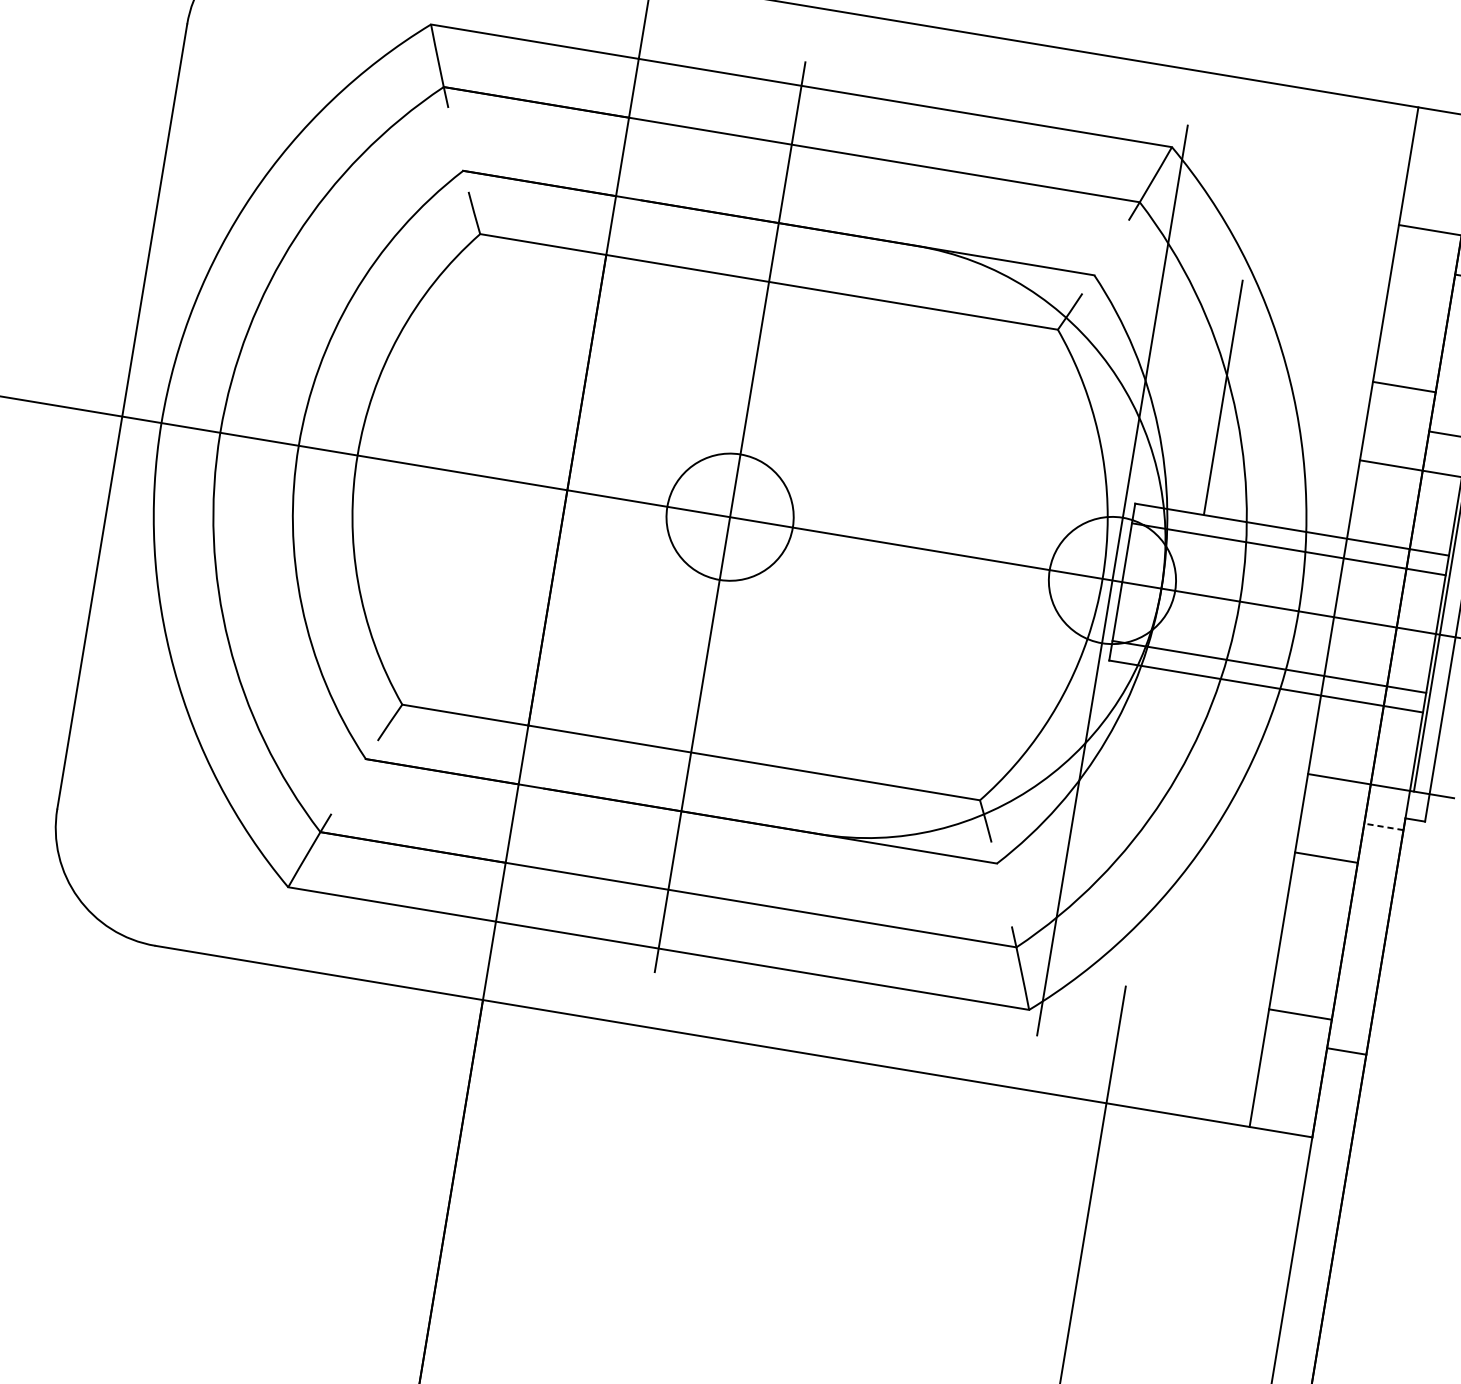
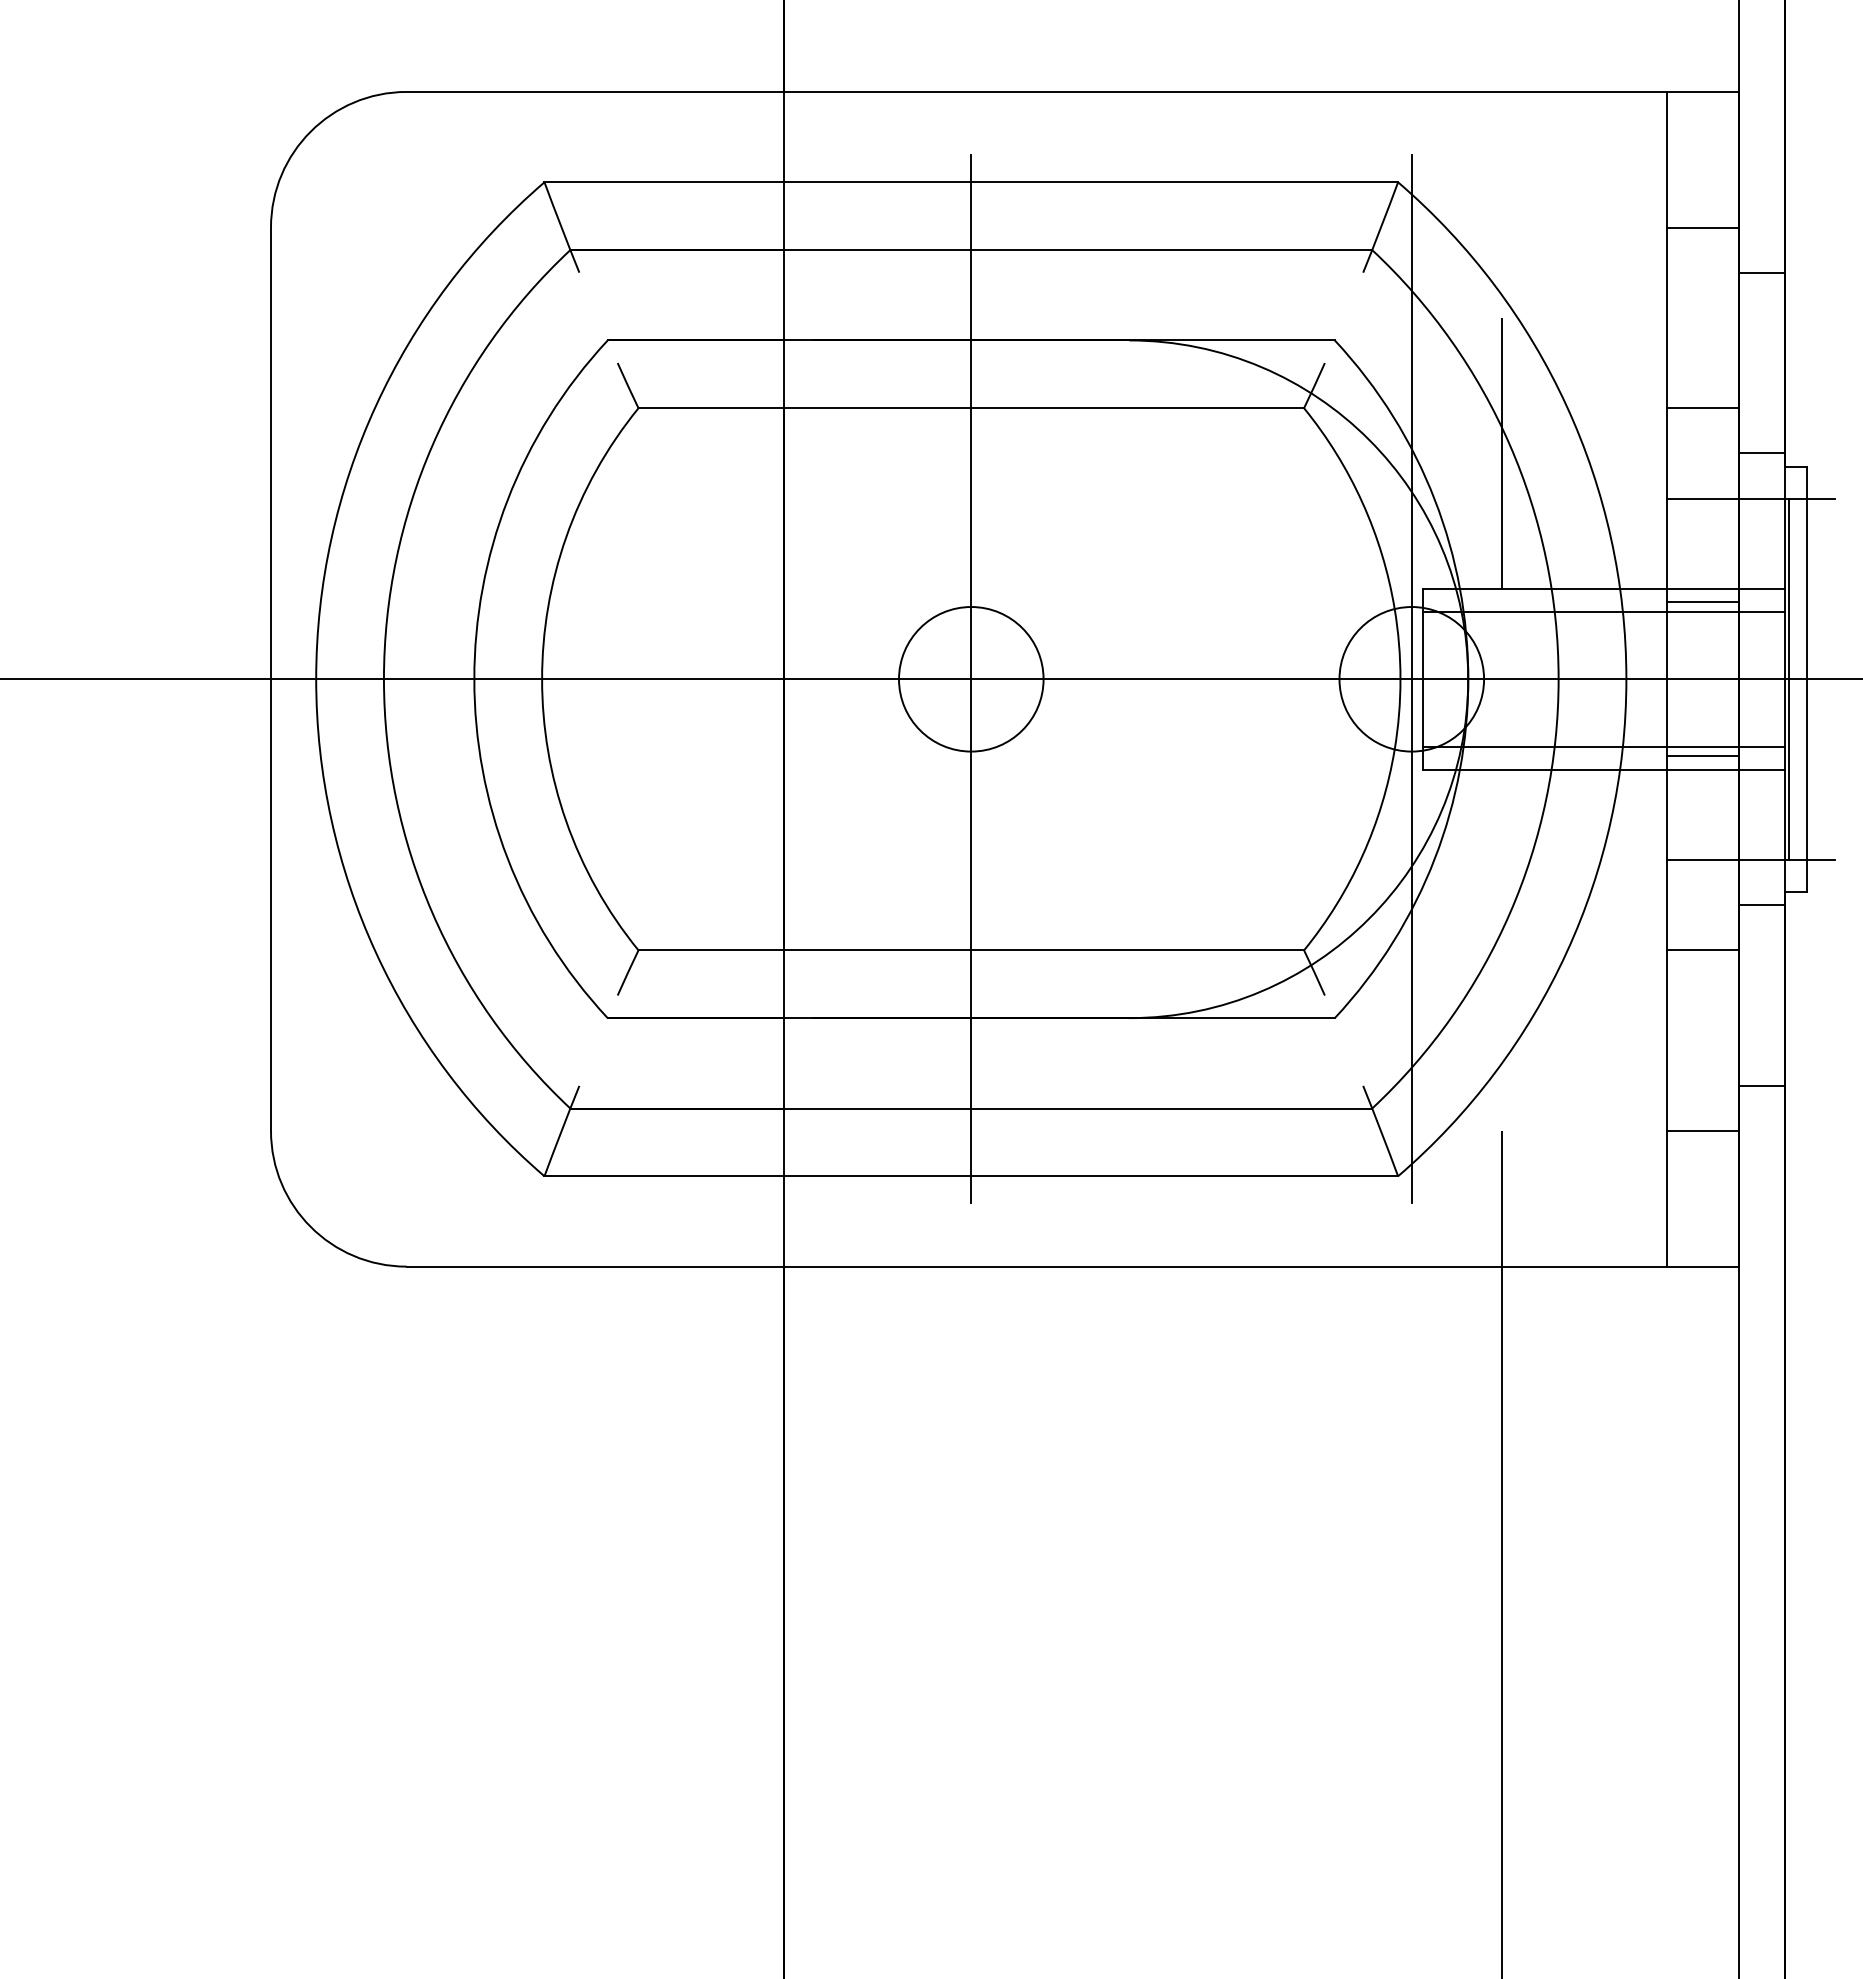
line: (1376, 555) -> (1703, 602), added
line: (1354, 689) -> (1703, 756), added
line: (1383, 827) -> (1761, 905), dashed -> solid
line: (1346, 1051) -> (1761, 1085), moved

